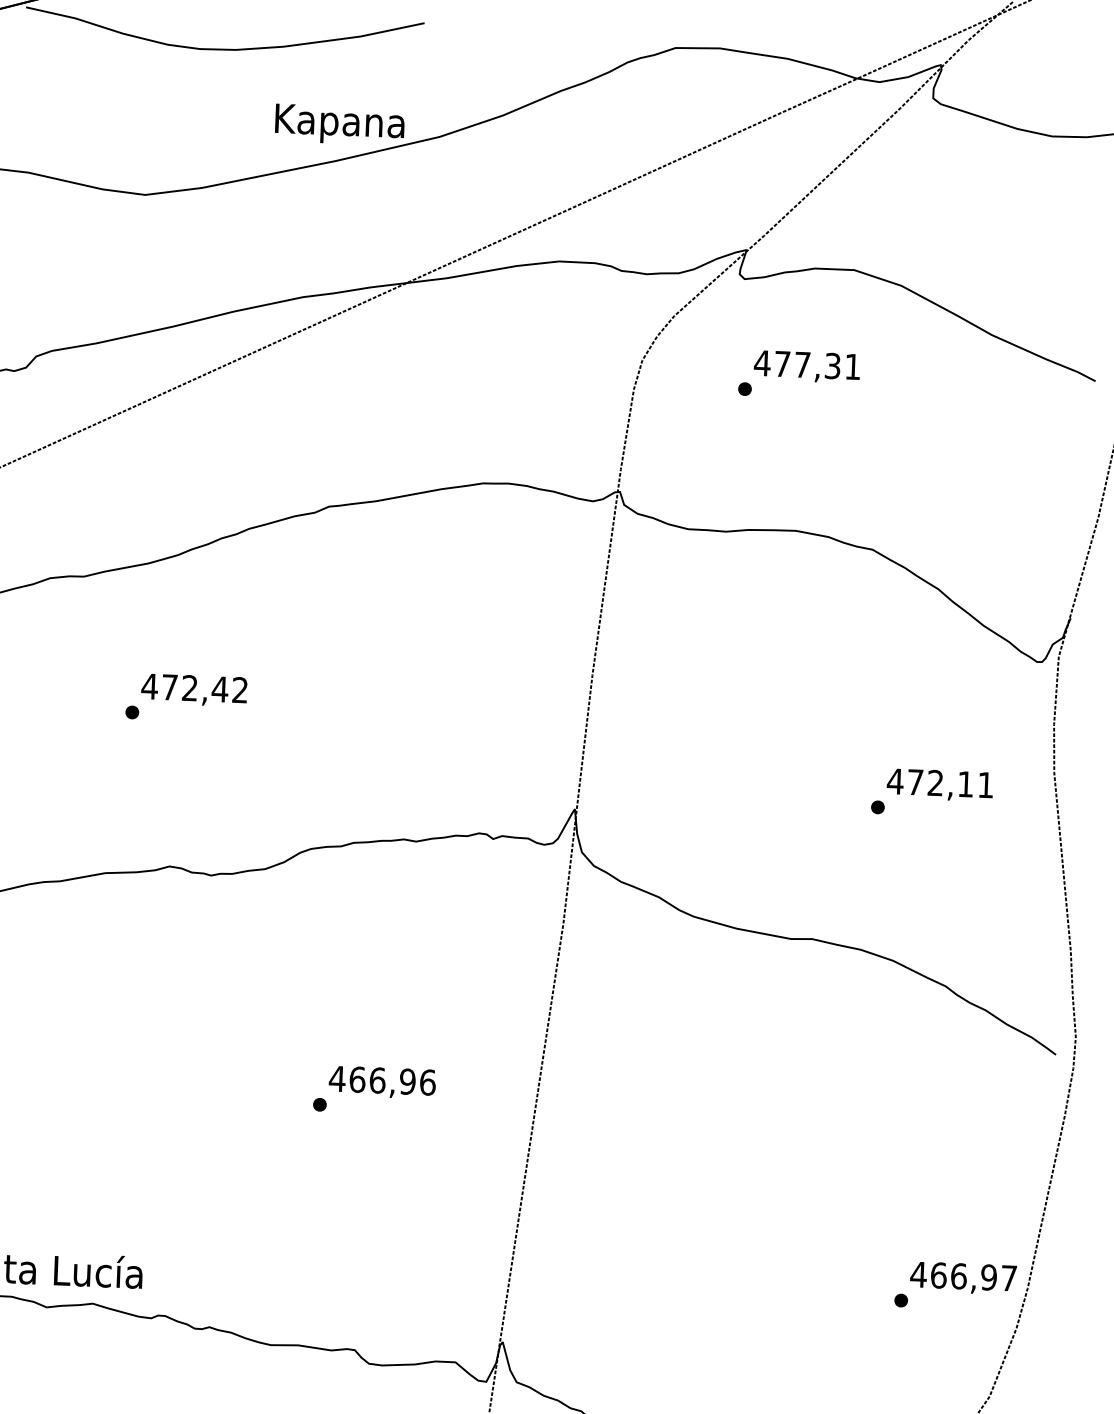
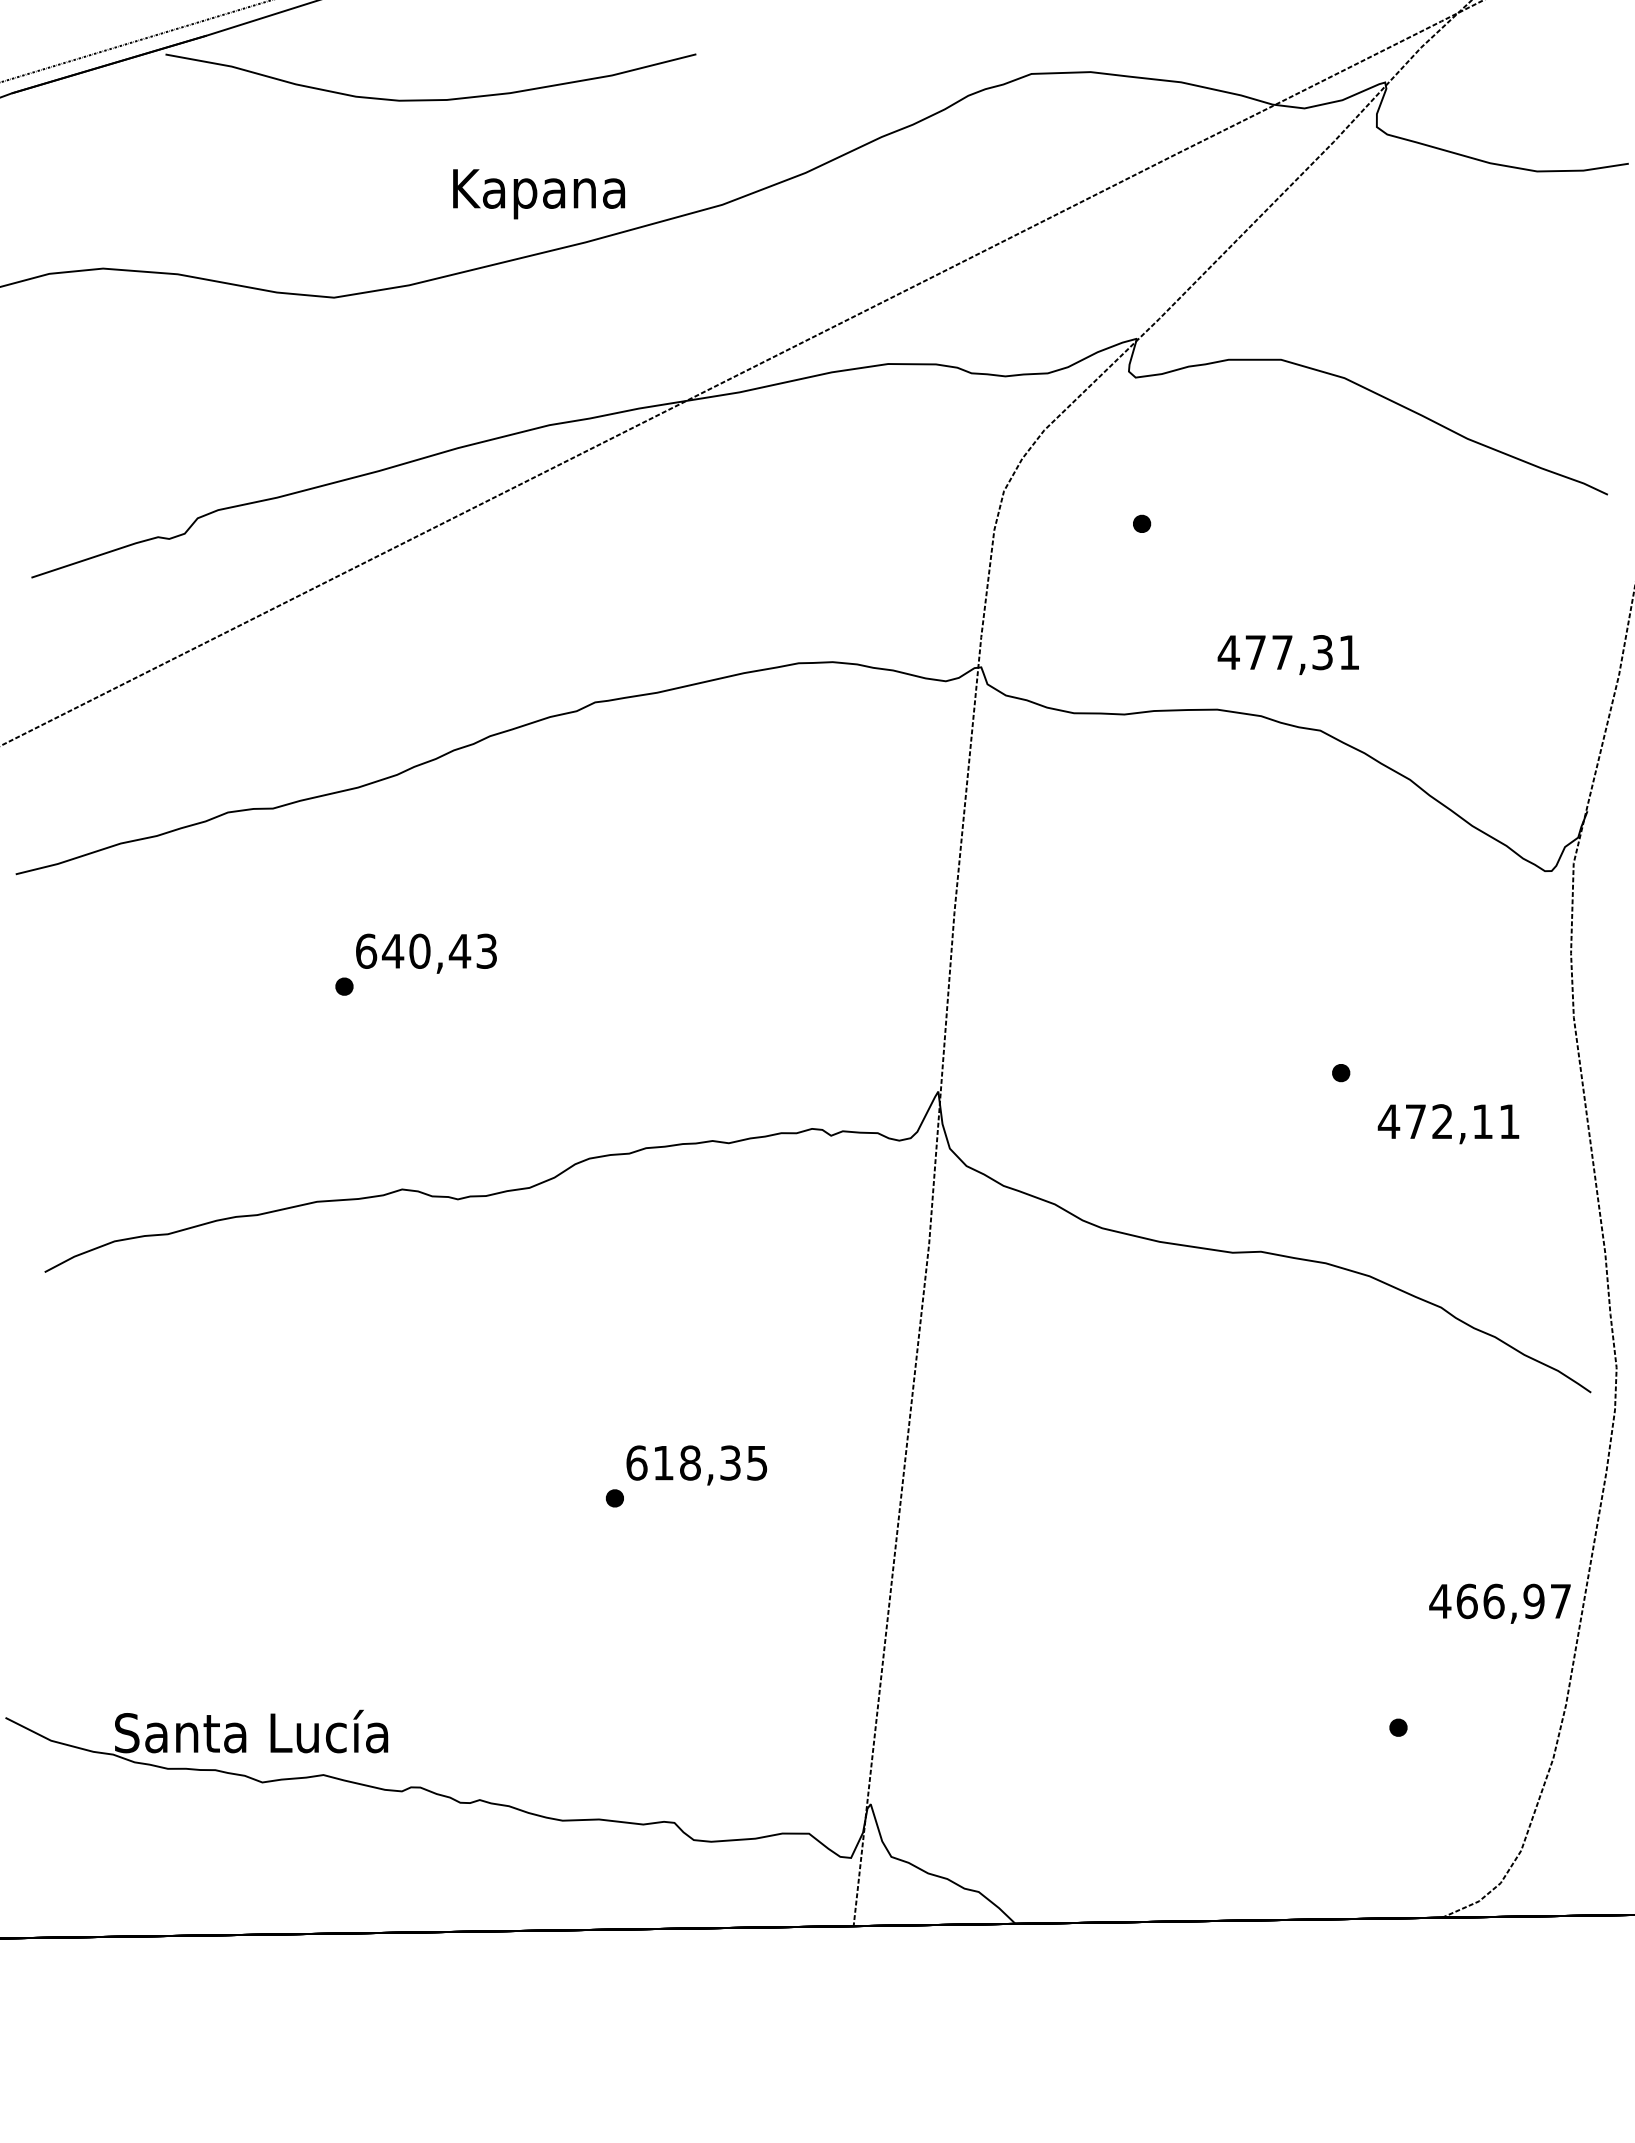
text: (339, 125) -> (538, 194), moved
text: (806, 366) -> (1287, 654), moved
text: (194, 687) -> (425, 950), 472,42 -> 640,43
text: (939, 785) -> (1448, 1124), moved
text: (382, 1080) -> (696, 1462), 466,96 -> 618,35
text: (963, 1278) -> (1499, 1603), moved

